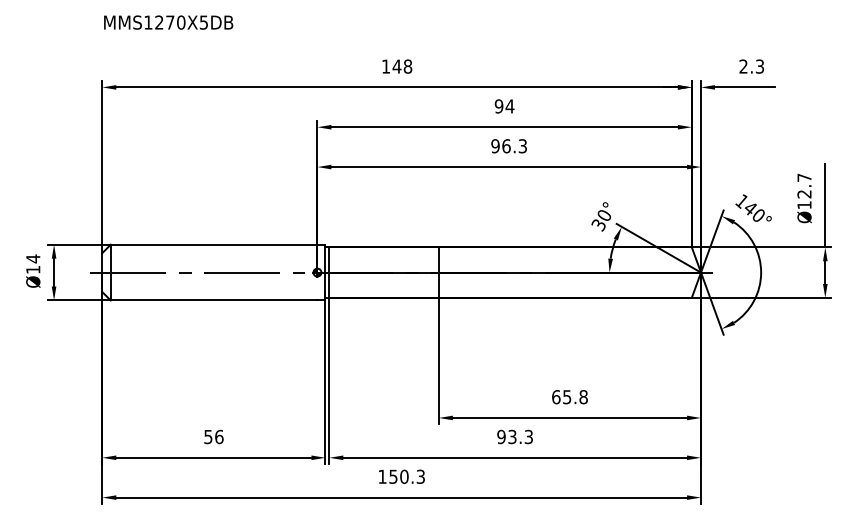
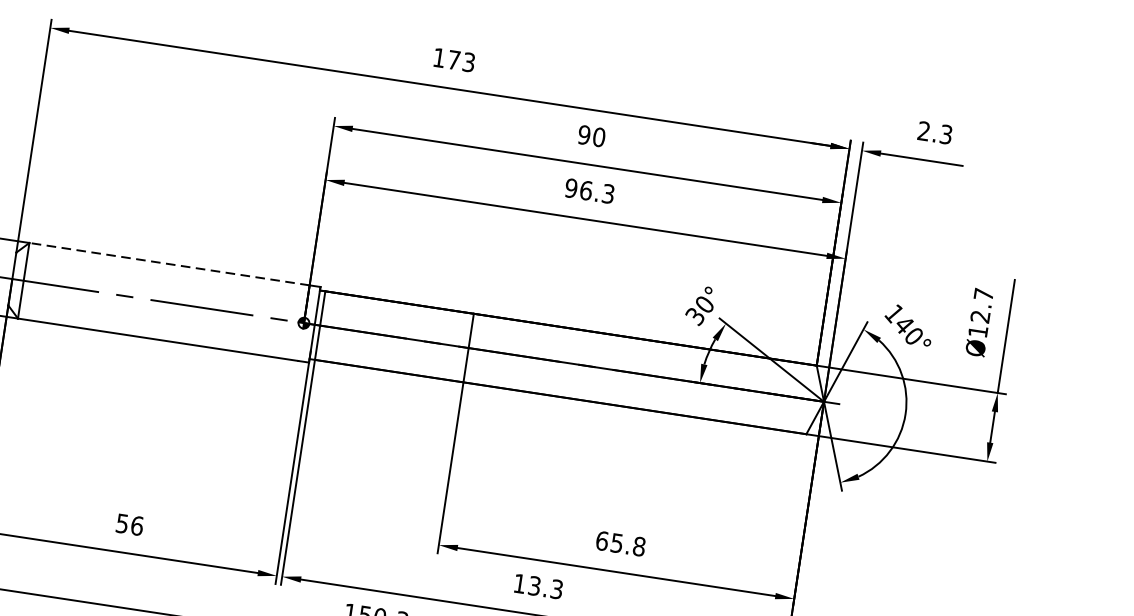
text: (402, 66) -> (461, 61), 148 -> 173
text: (509, 106) -> (598, 137), 94 -> 90
line: (213, 244) -> (168, 263), solid -> dashed
text: (501, 436) -> (519, 583), 93.3 -> 13.3

